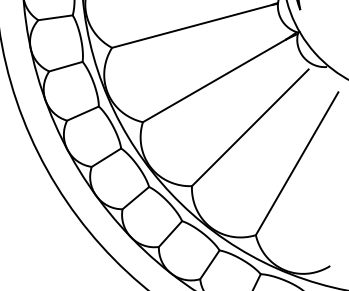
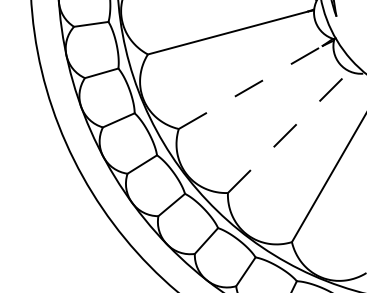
line: (214, 80) -> (250, 87), solid -> dashed
line: (250, 127) -> (286, 134), solid -> dashed

